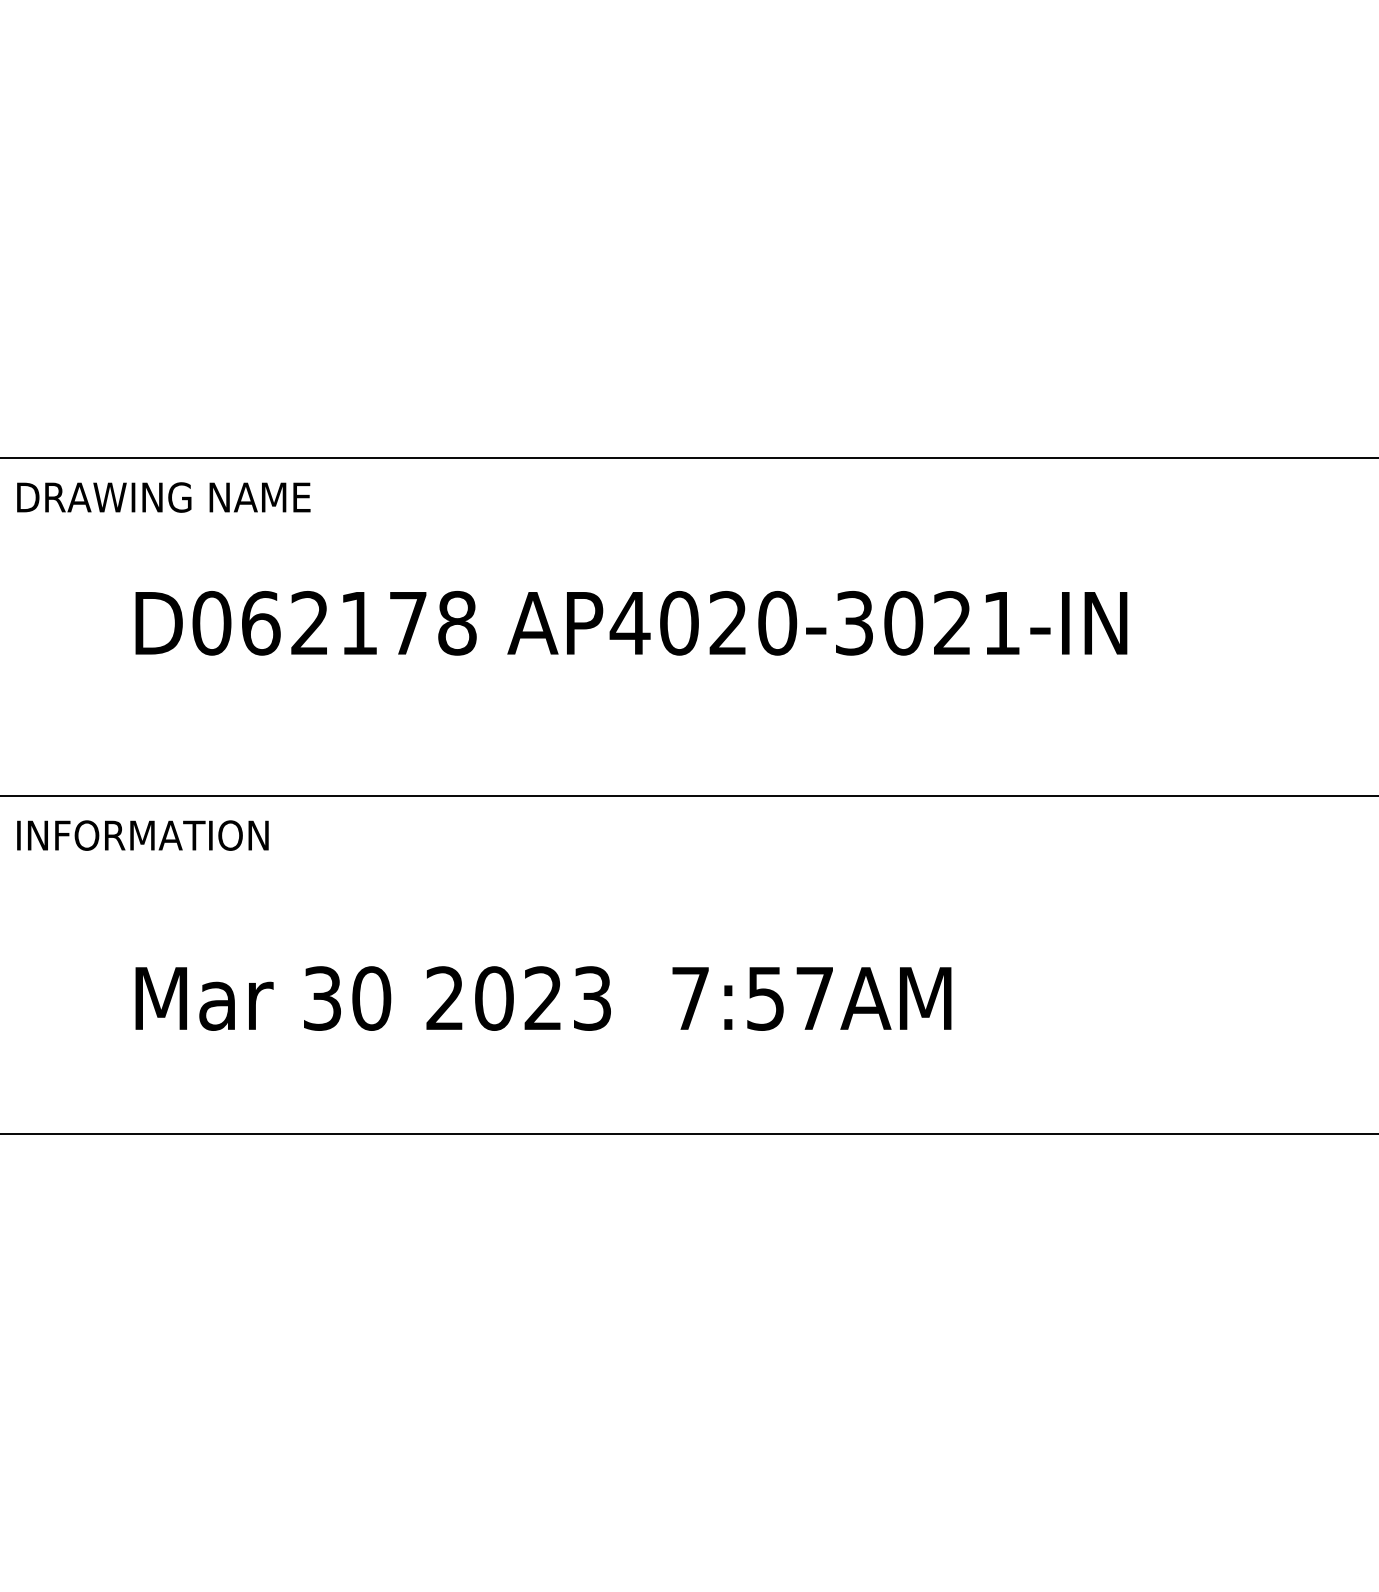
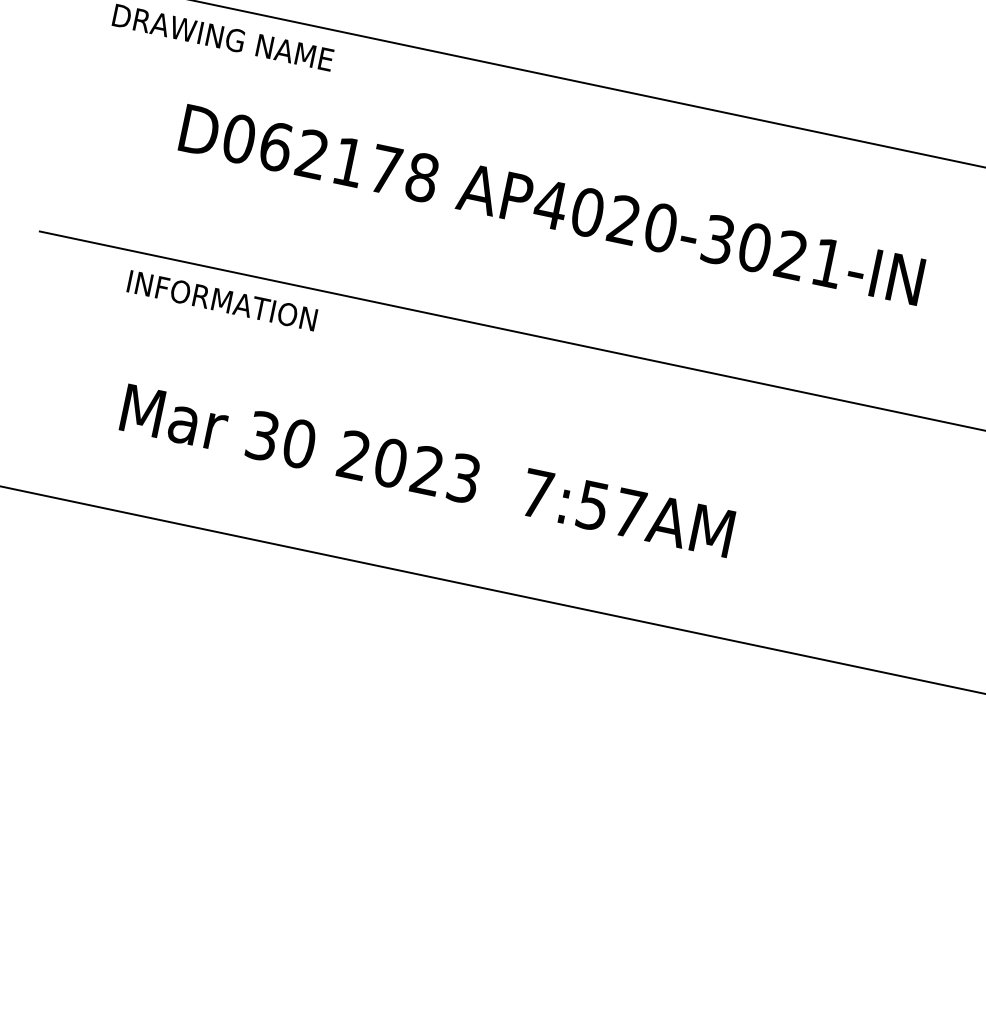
text: (142, 835) -> (222, 300), moved

